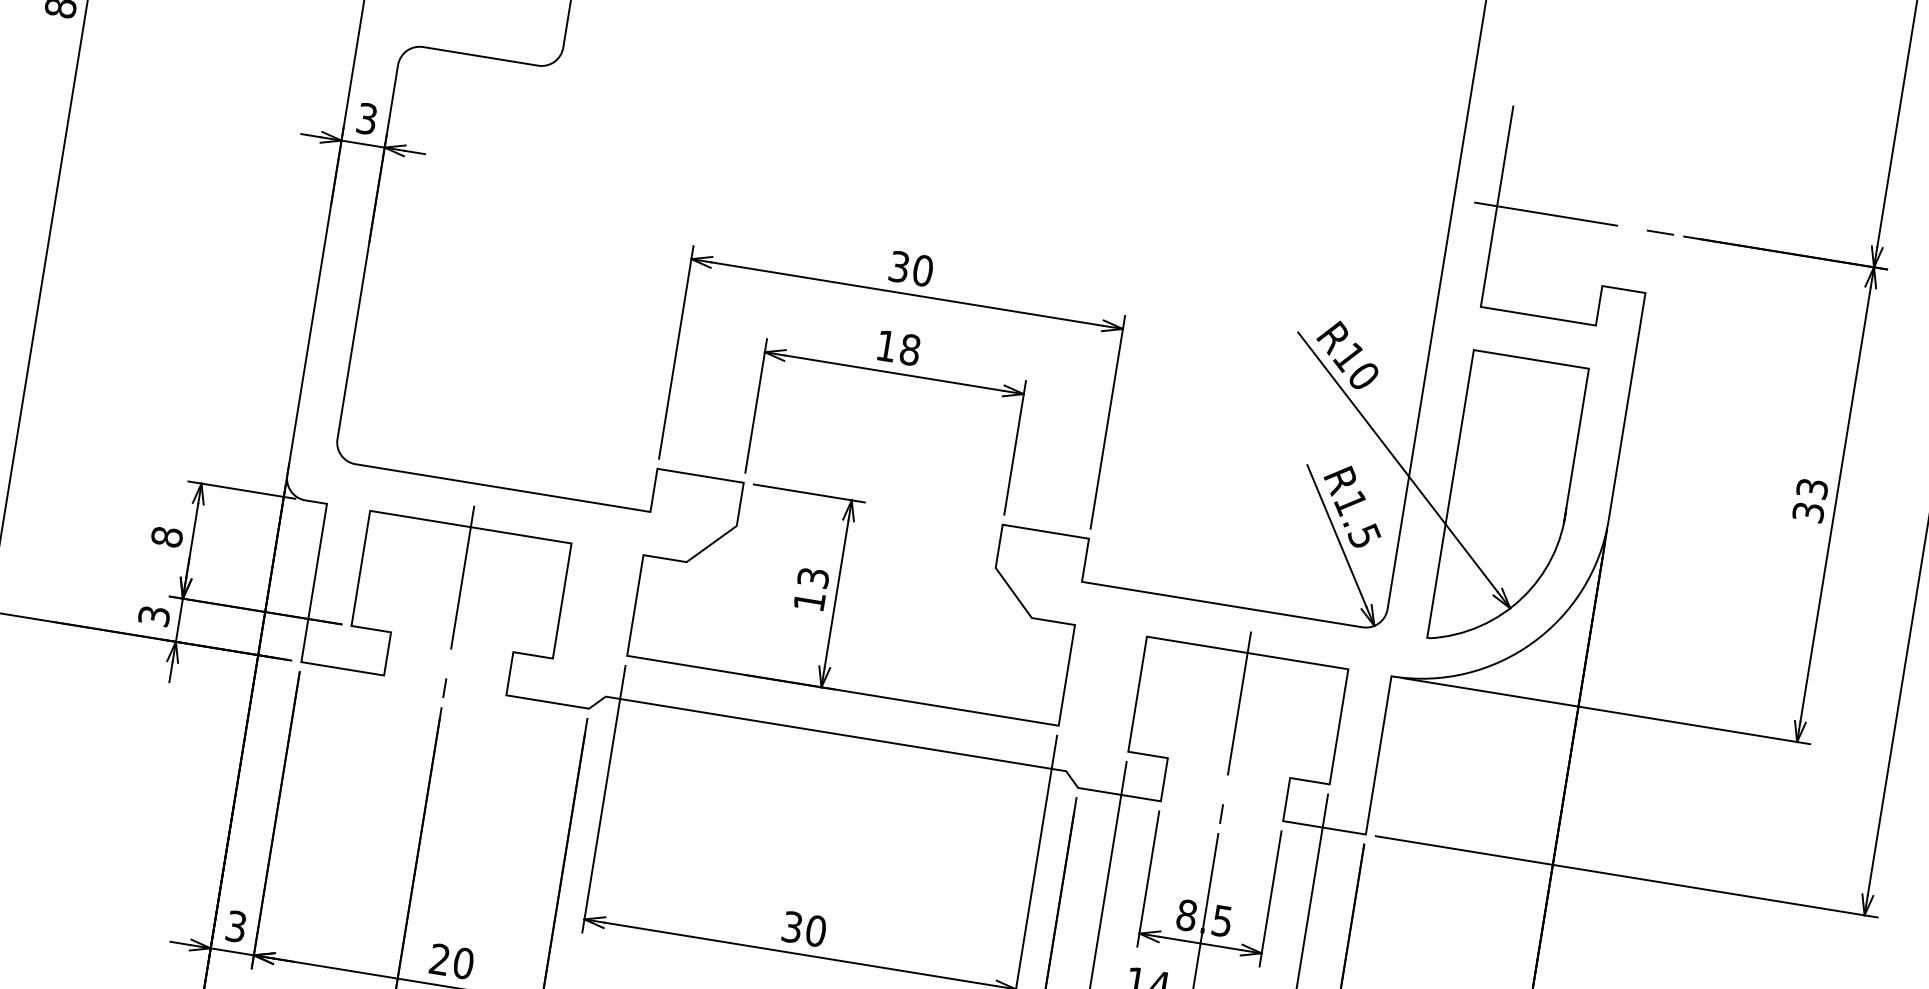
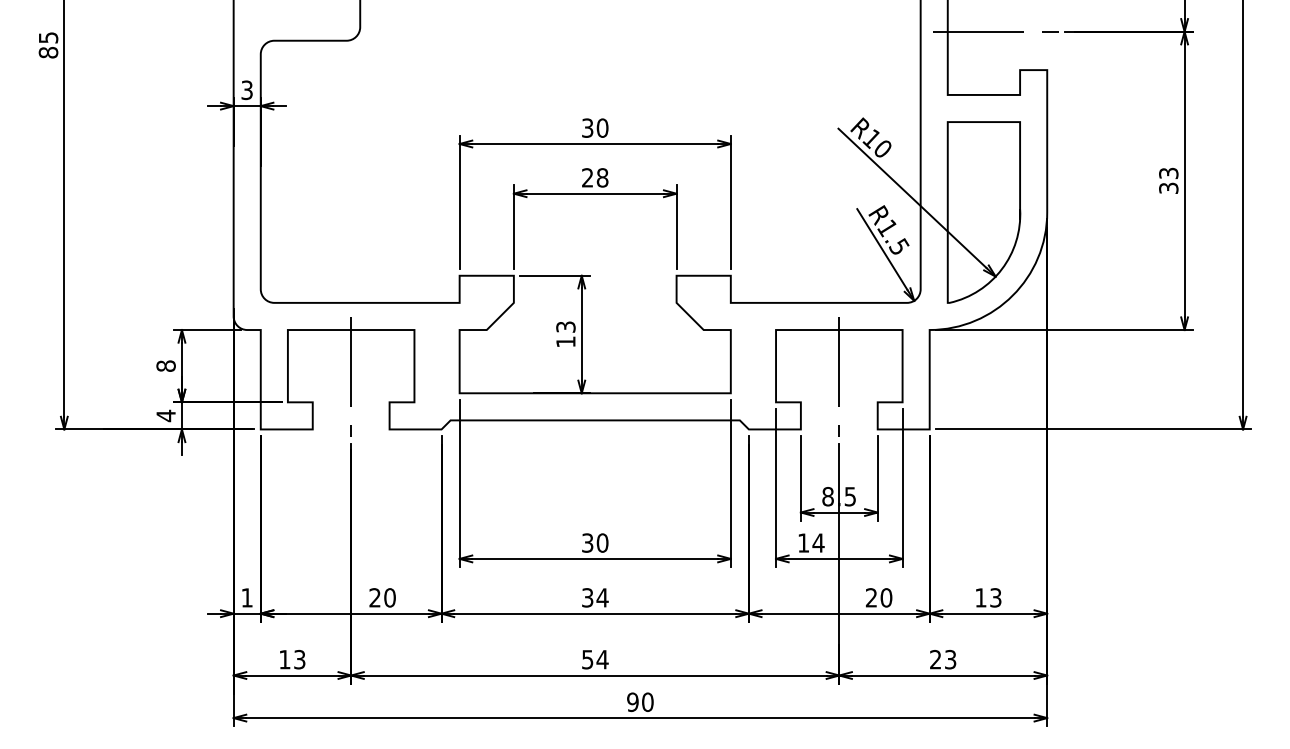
text: (886, 345) -> (587, 177), 18 -> 28
text: (153, 615) -> (165, 415), 3 -> 4
text: (235, 925) -> (246, 597), 3 -> 1

